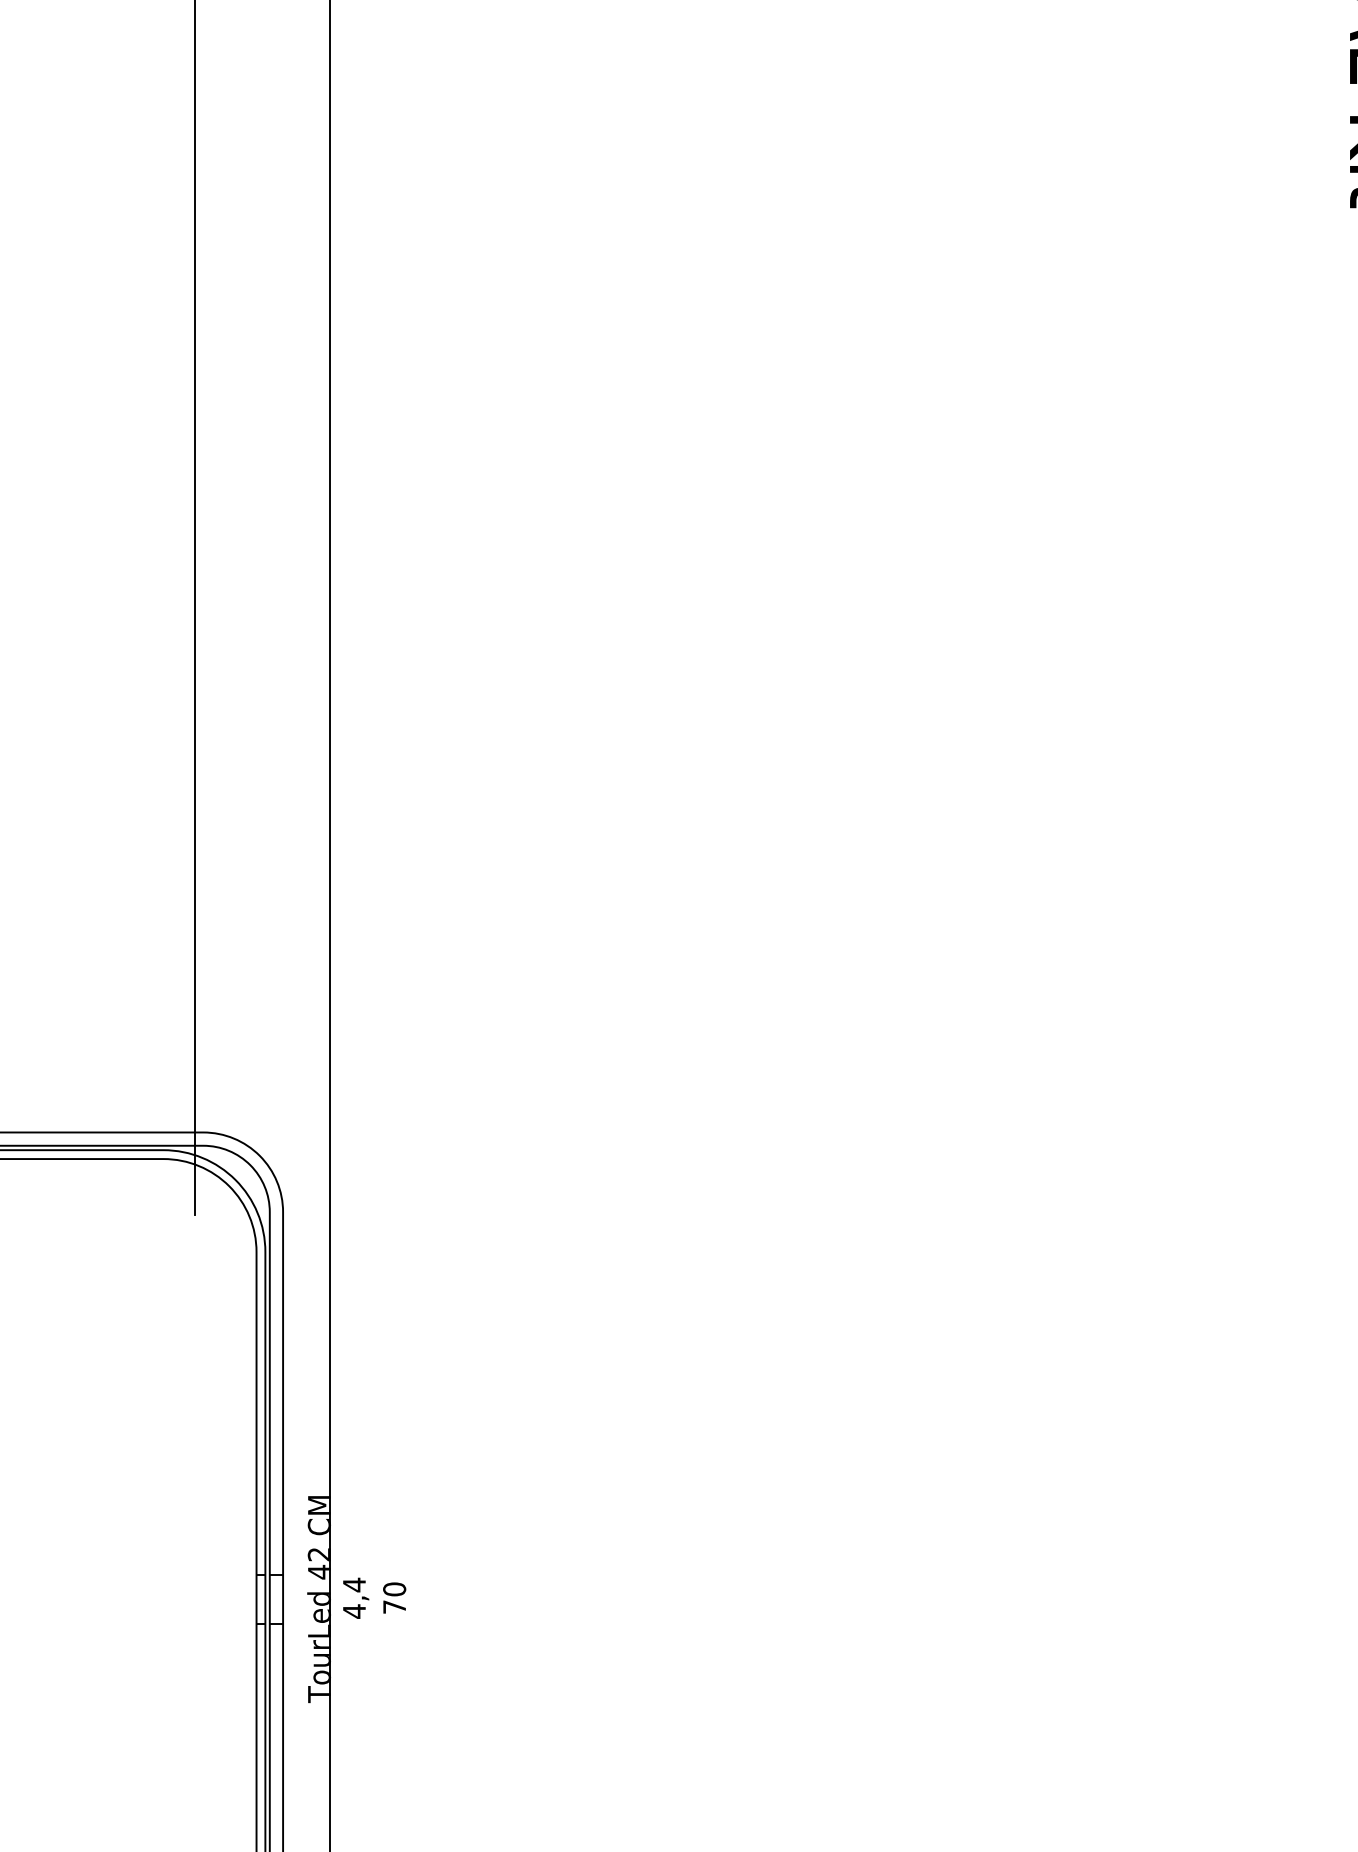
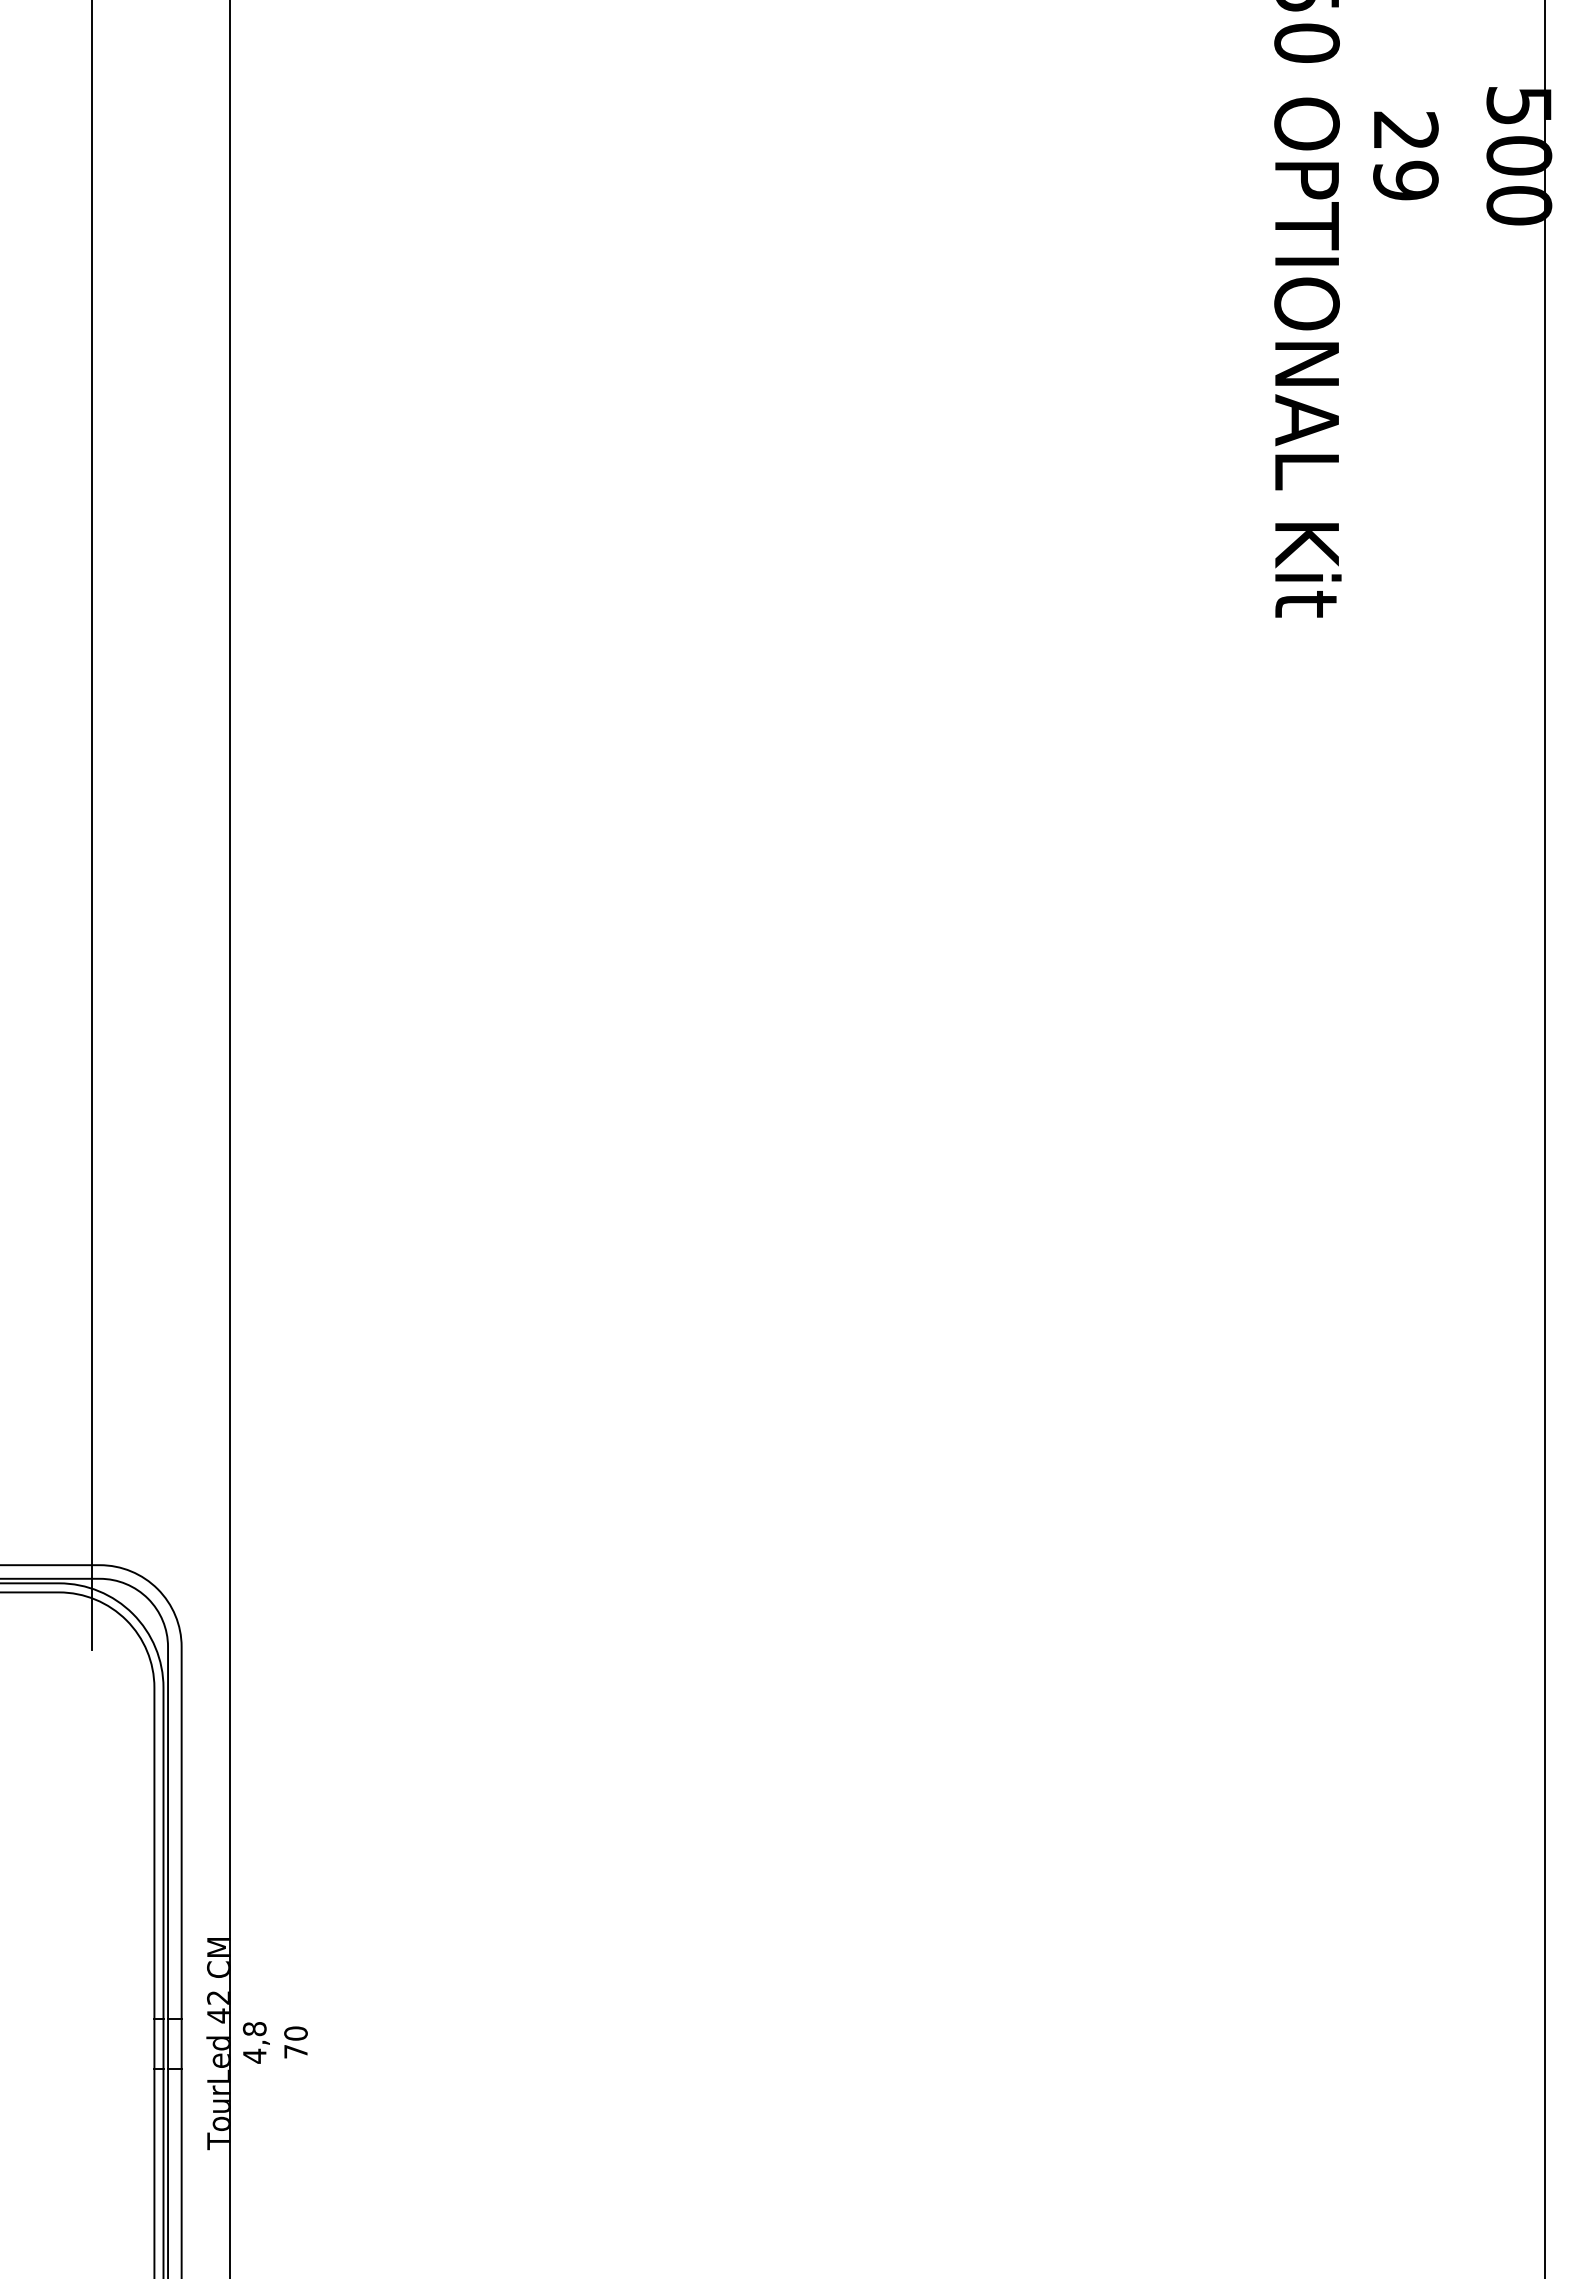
text: (354, 1584) -> (254, 2028), 4,4 -> 4,8

